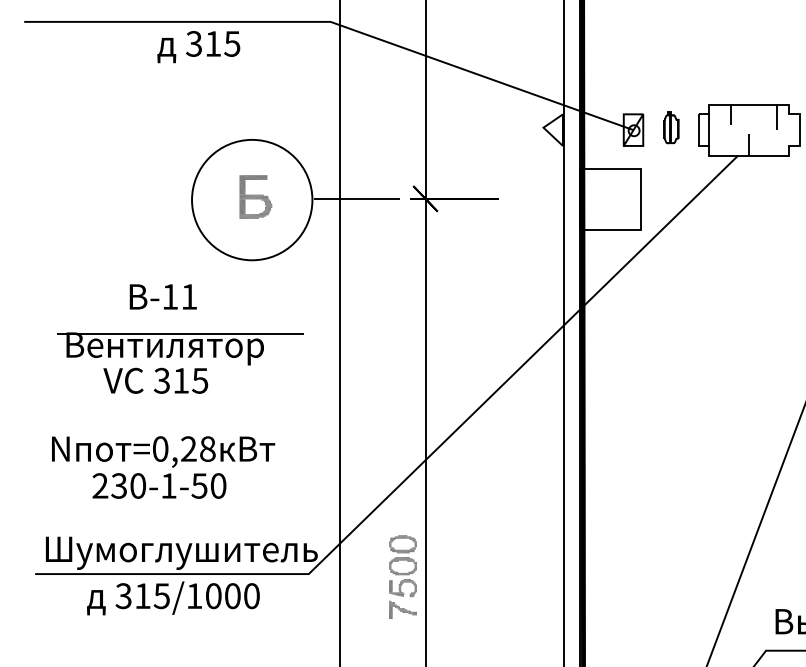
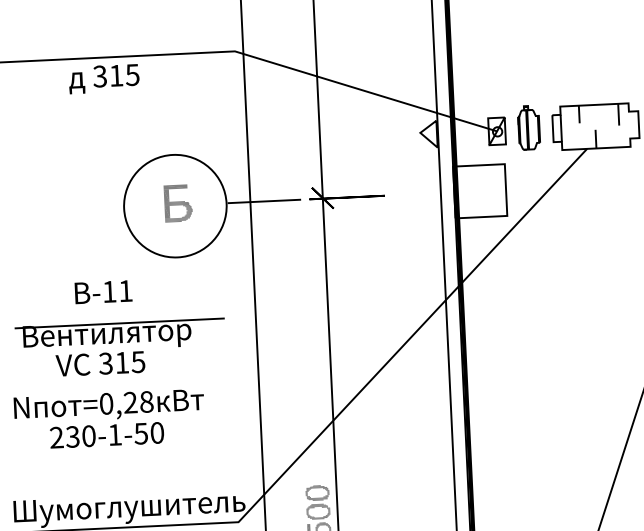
text: (198, 47) -> (103, 79), moved
part: (671, 127) -> (529, 127), size x1.67
text: (163, 467) -> (109, 419), moved

